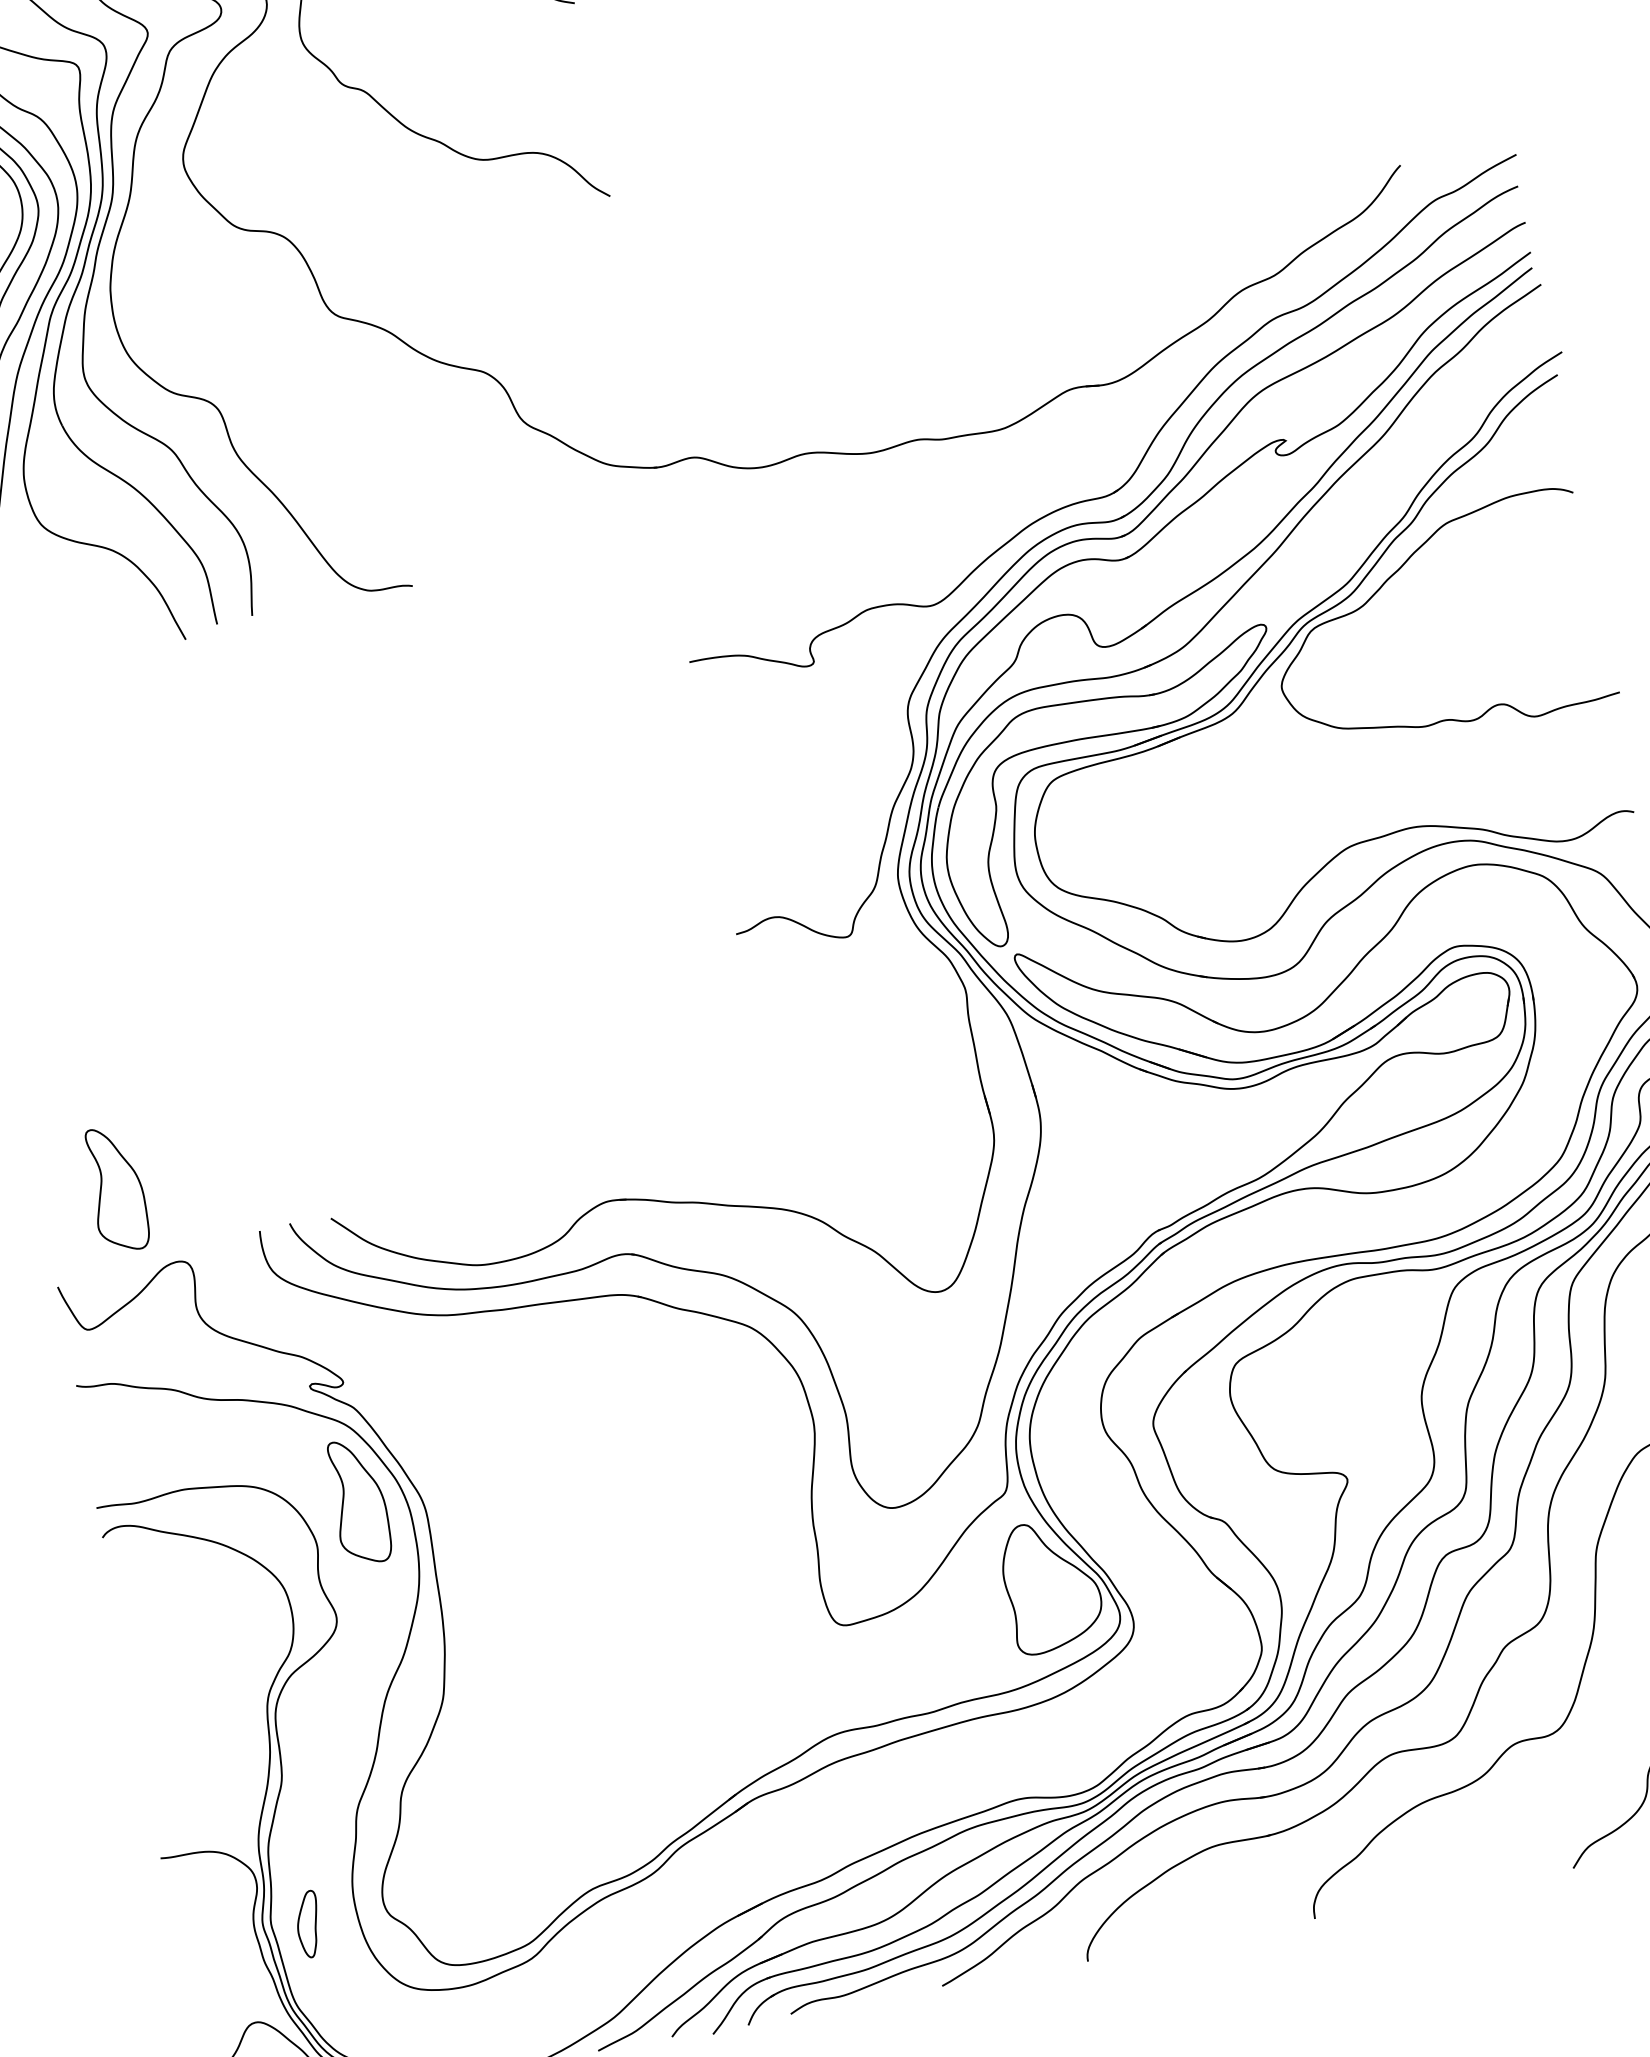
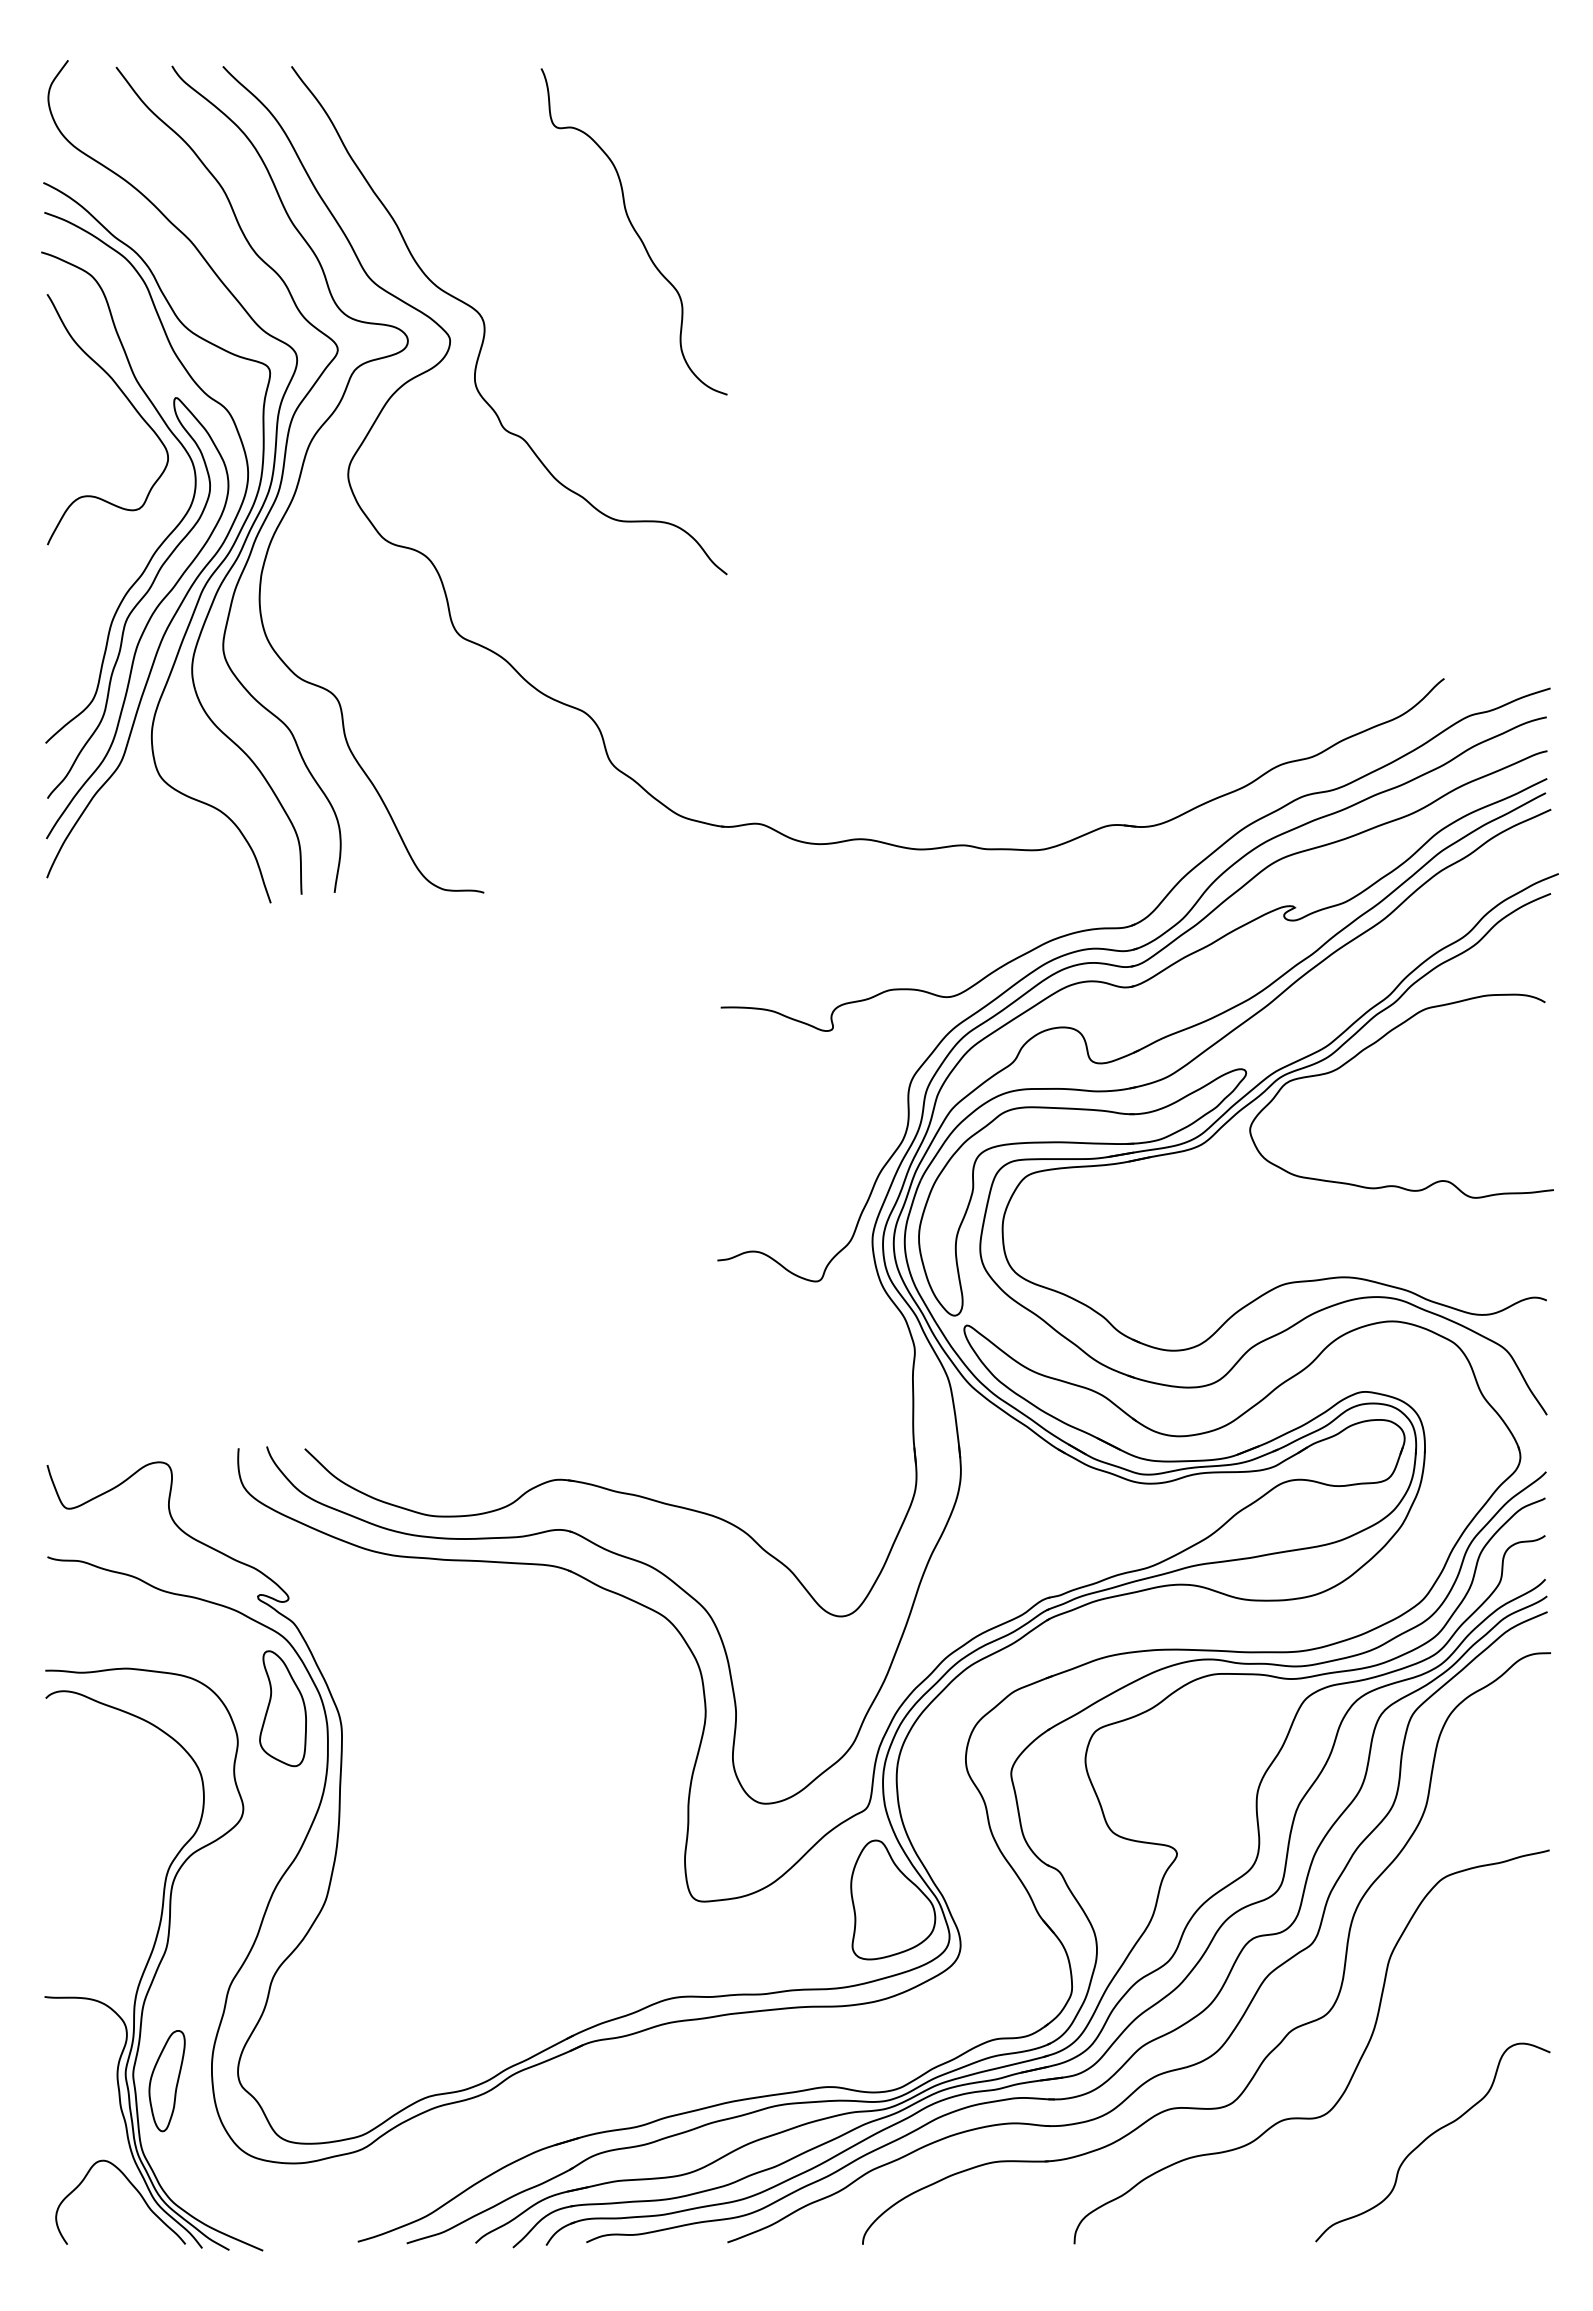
part: (116, 1189) -> (116, 1386), removed
part: (308, 1924) -> (166, 2081), size x1.67

